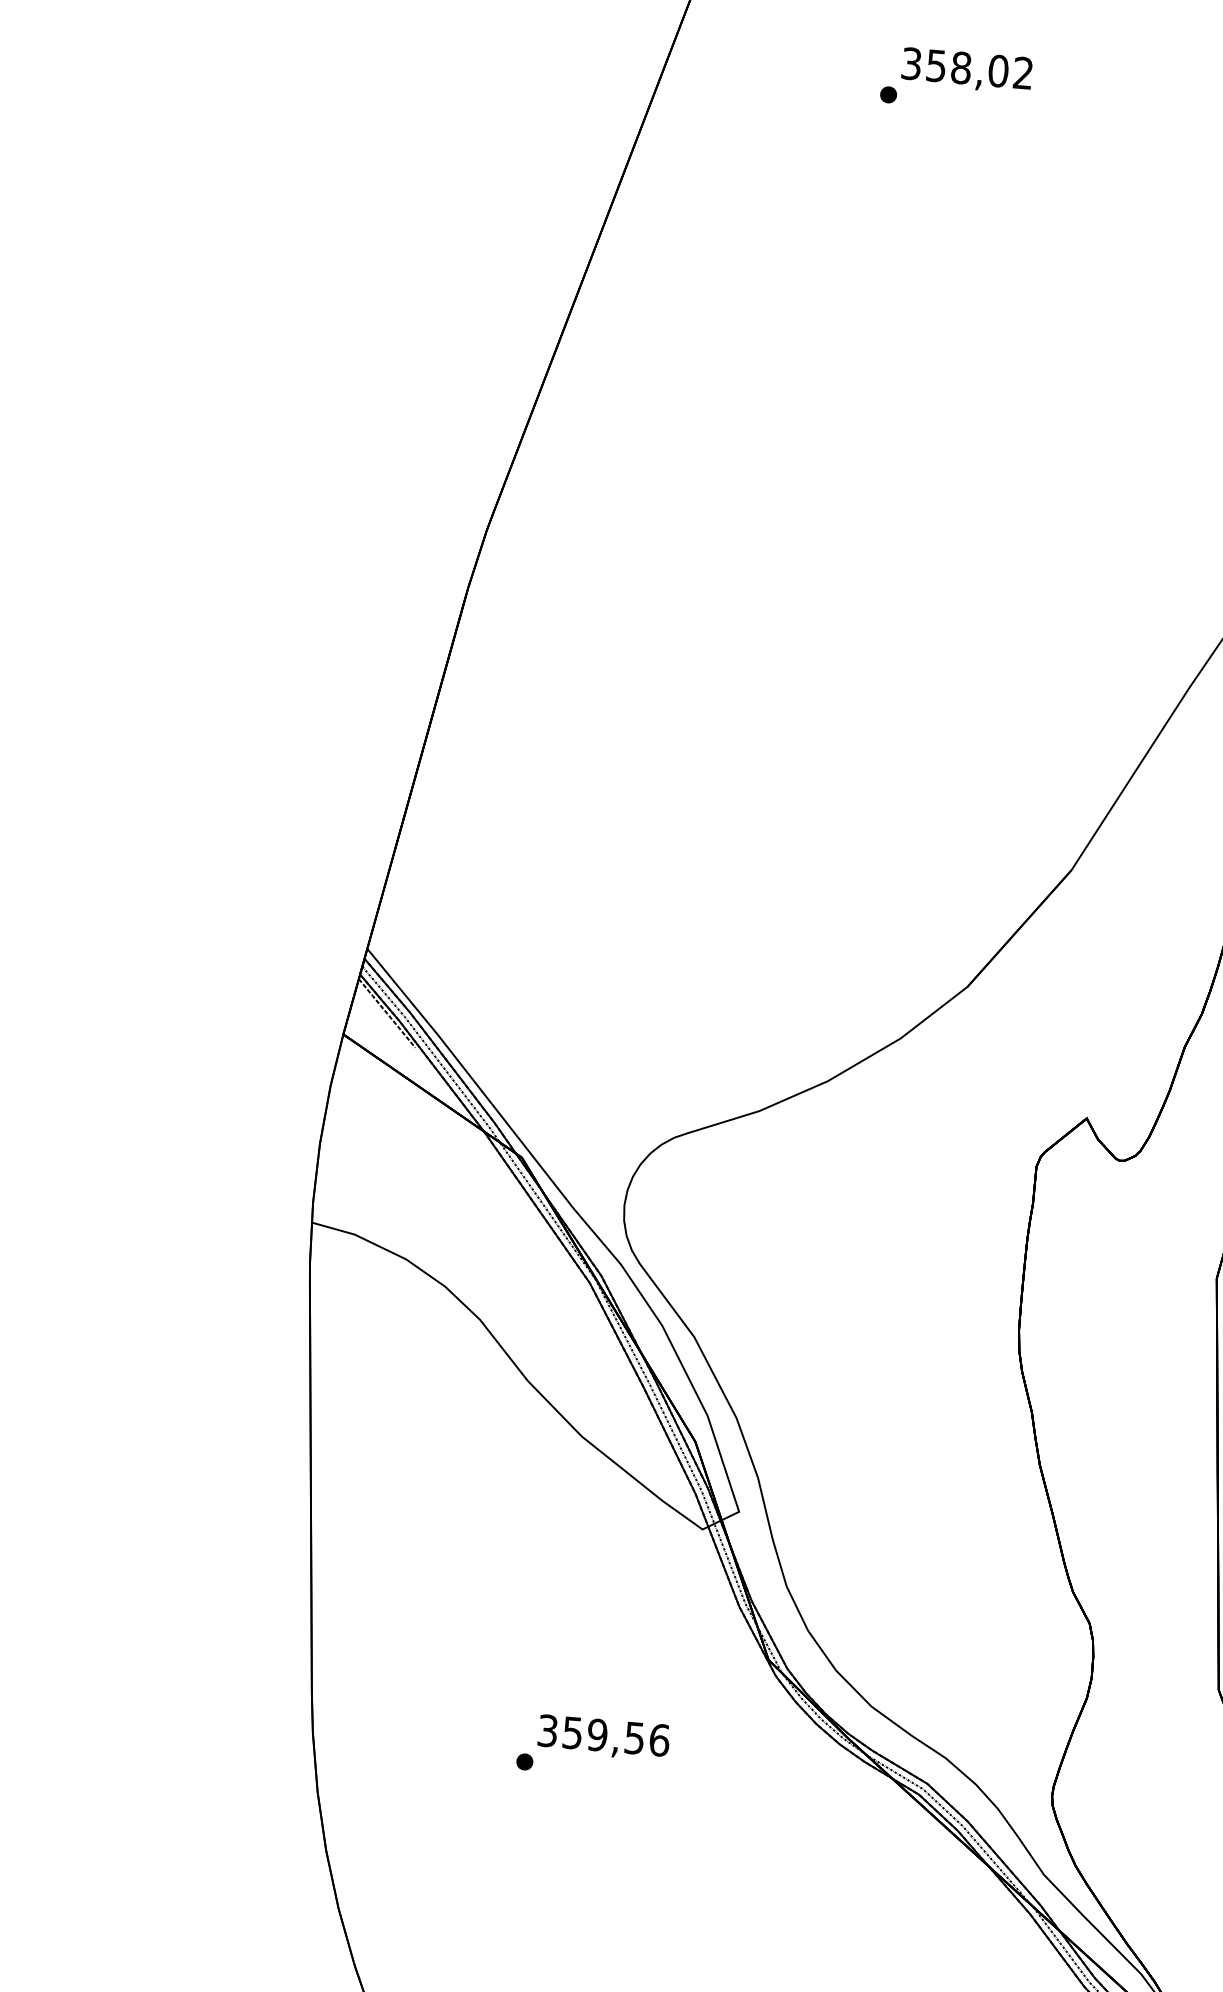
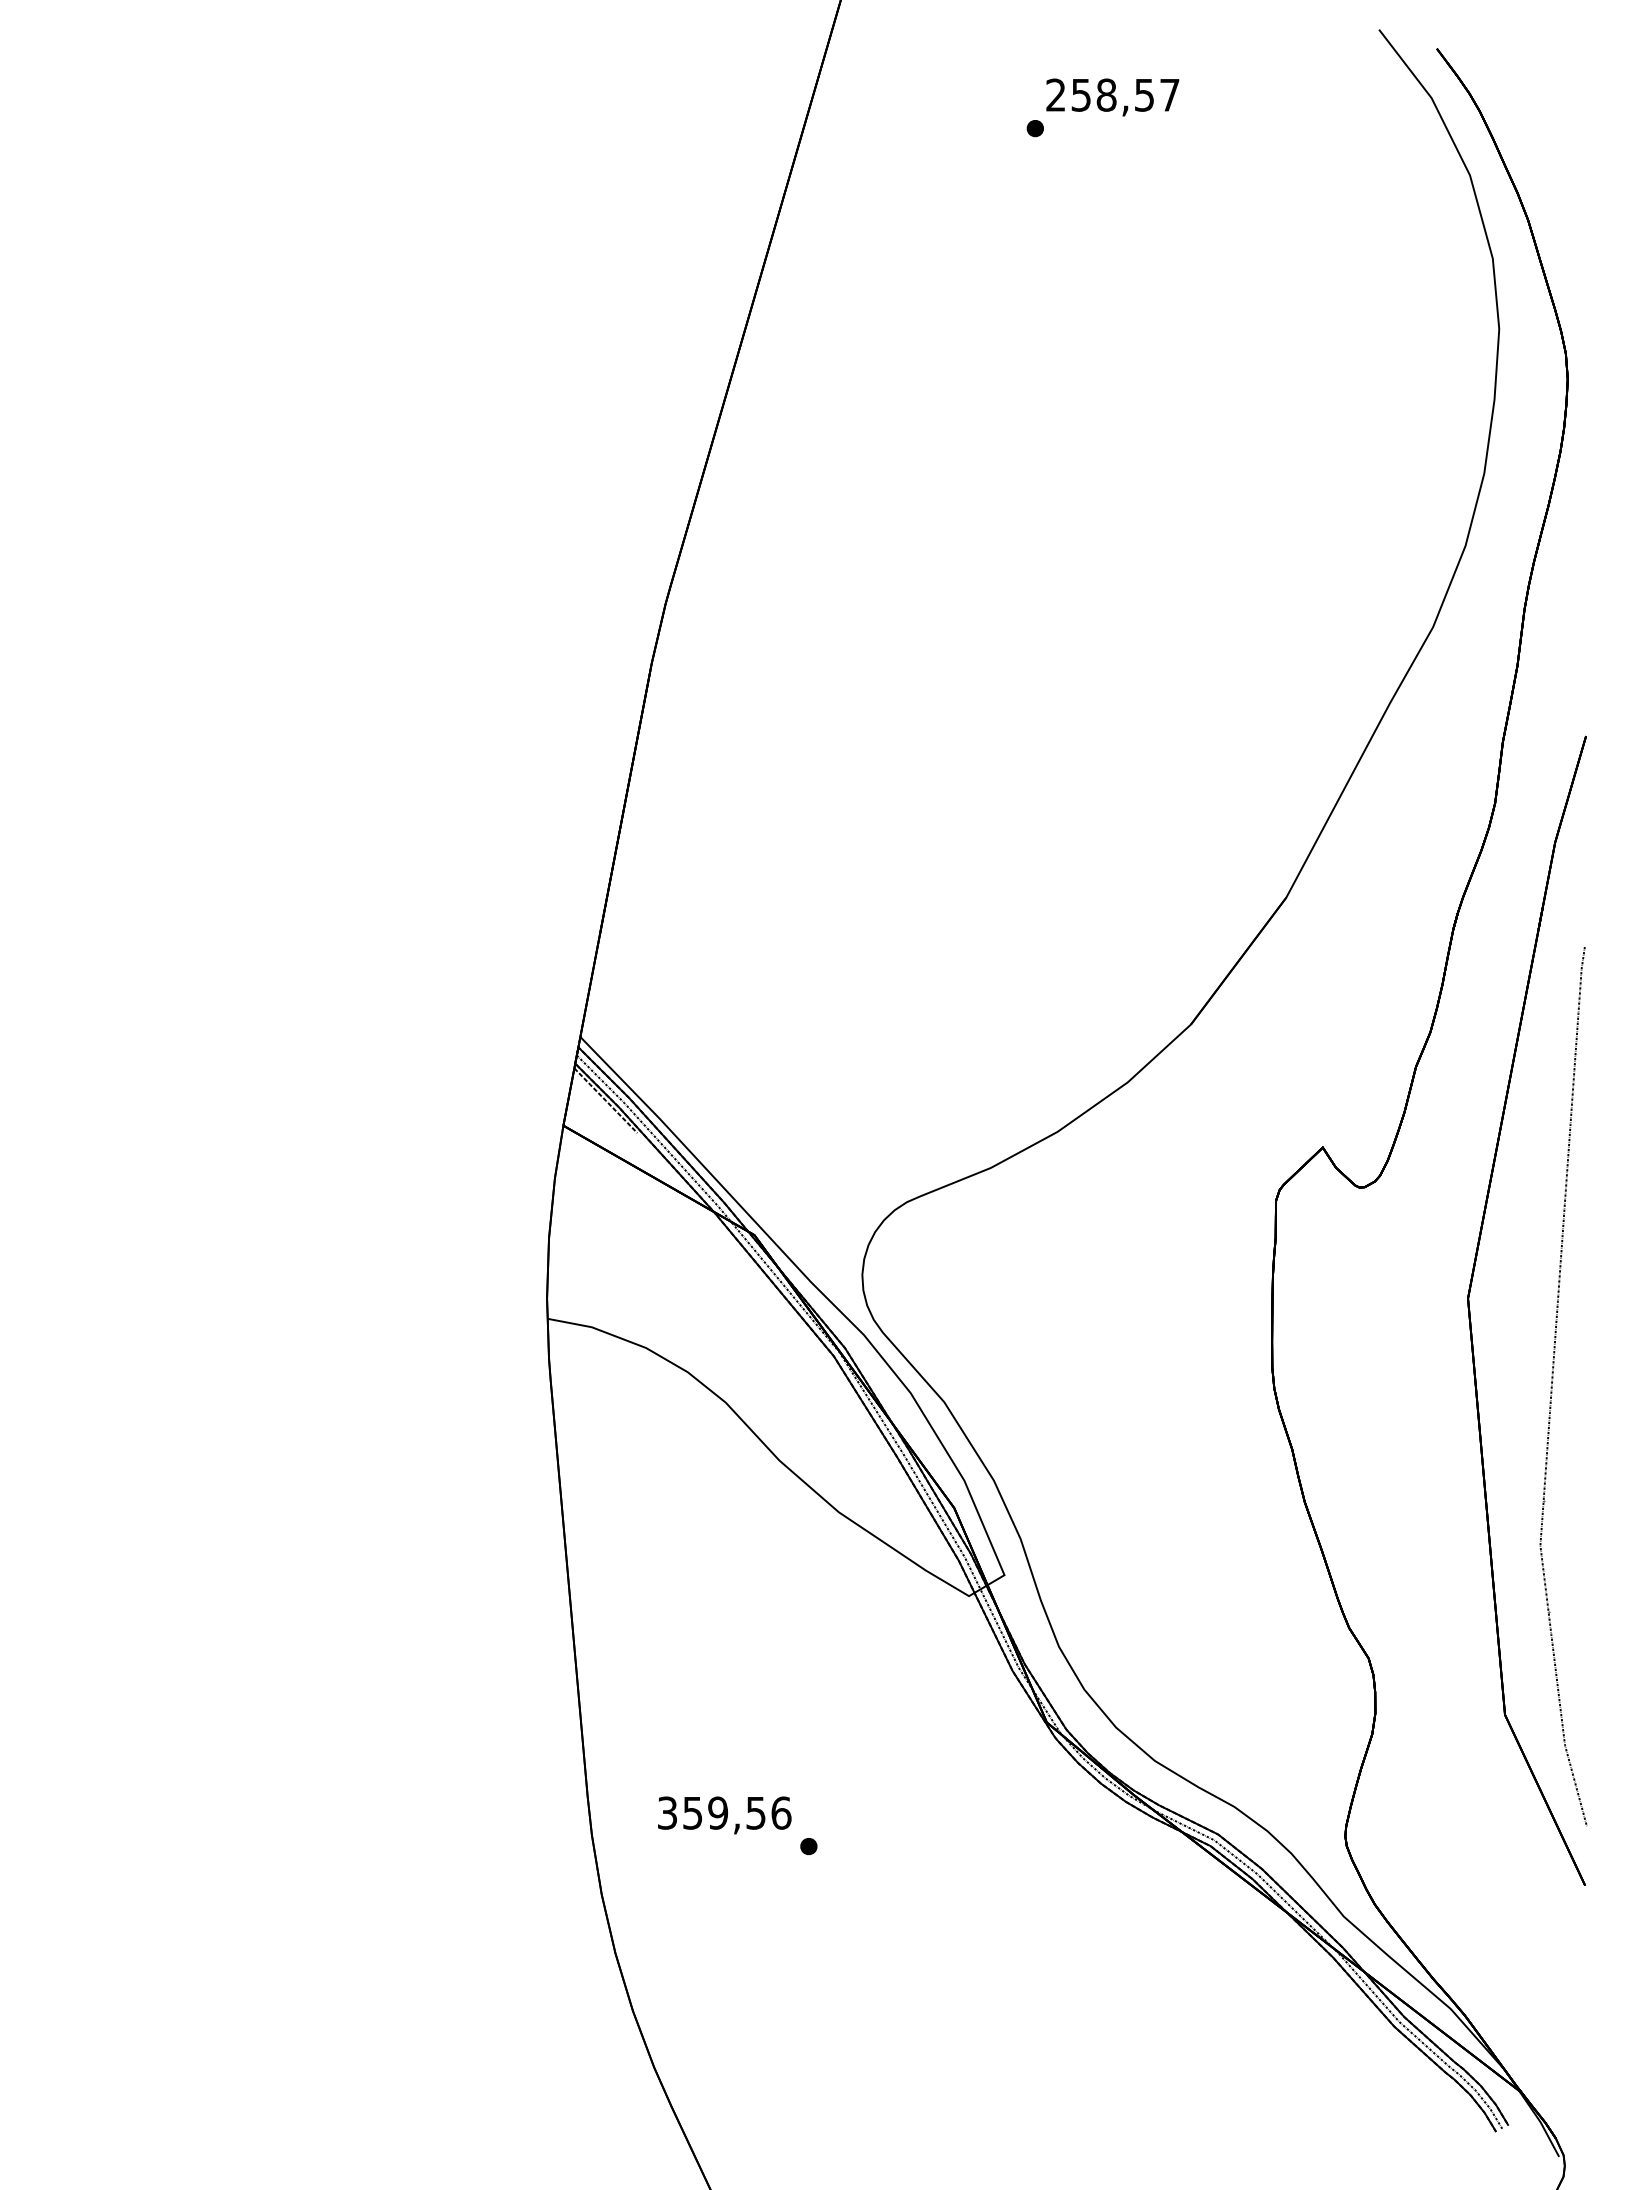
text: (967, 67) -> (1112, 94), 358,02 -> 258,57
text: (603, 1737) -> (724, 1815), moved

